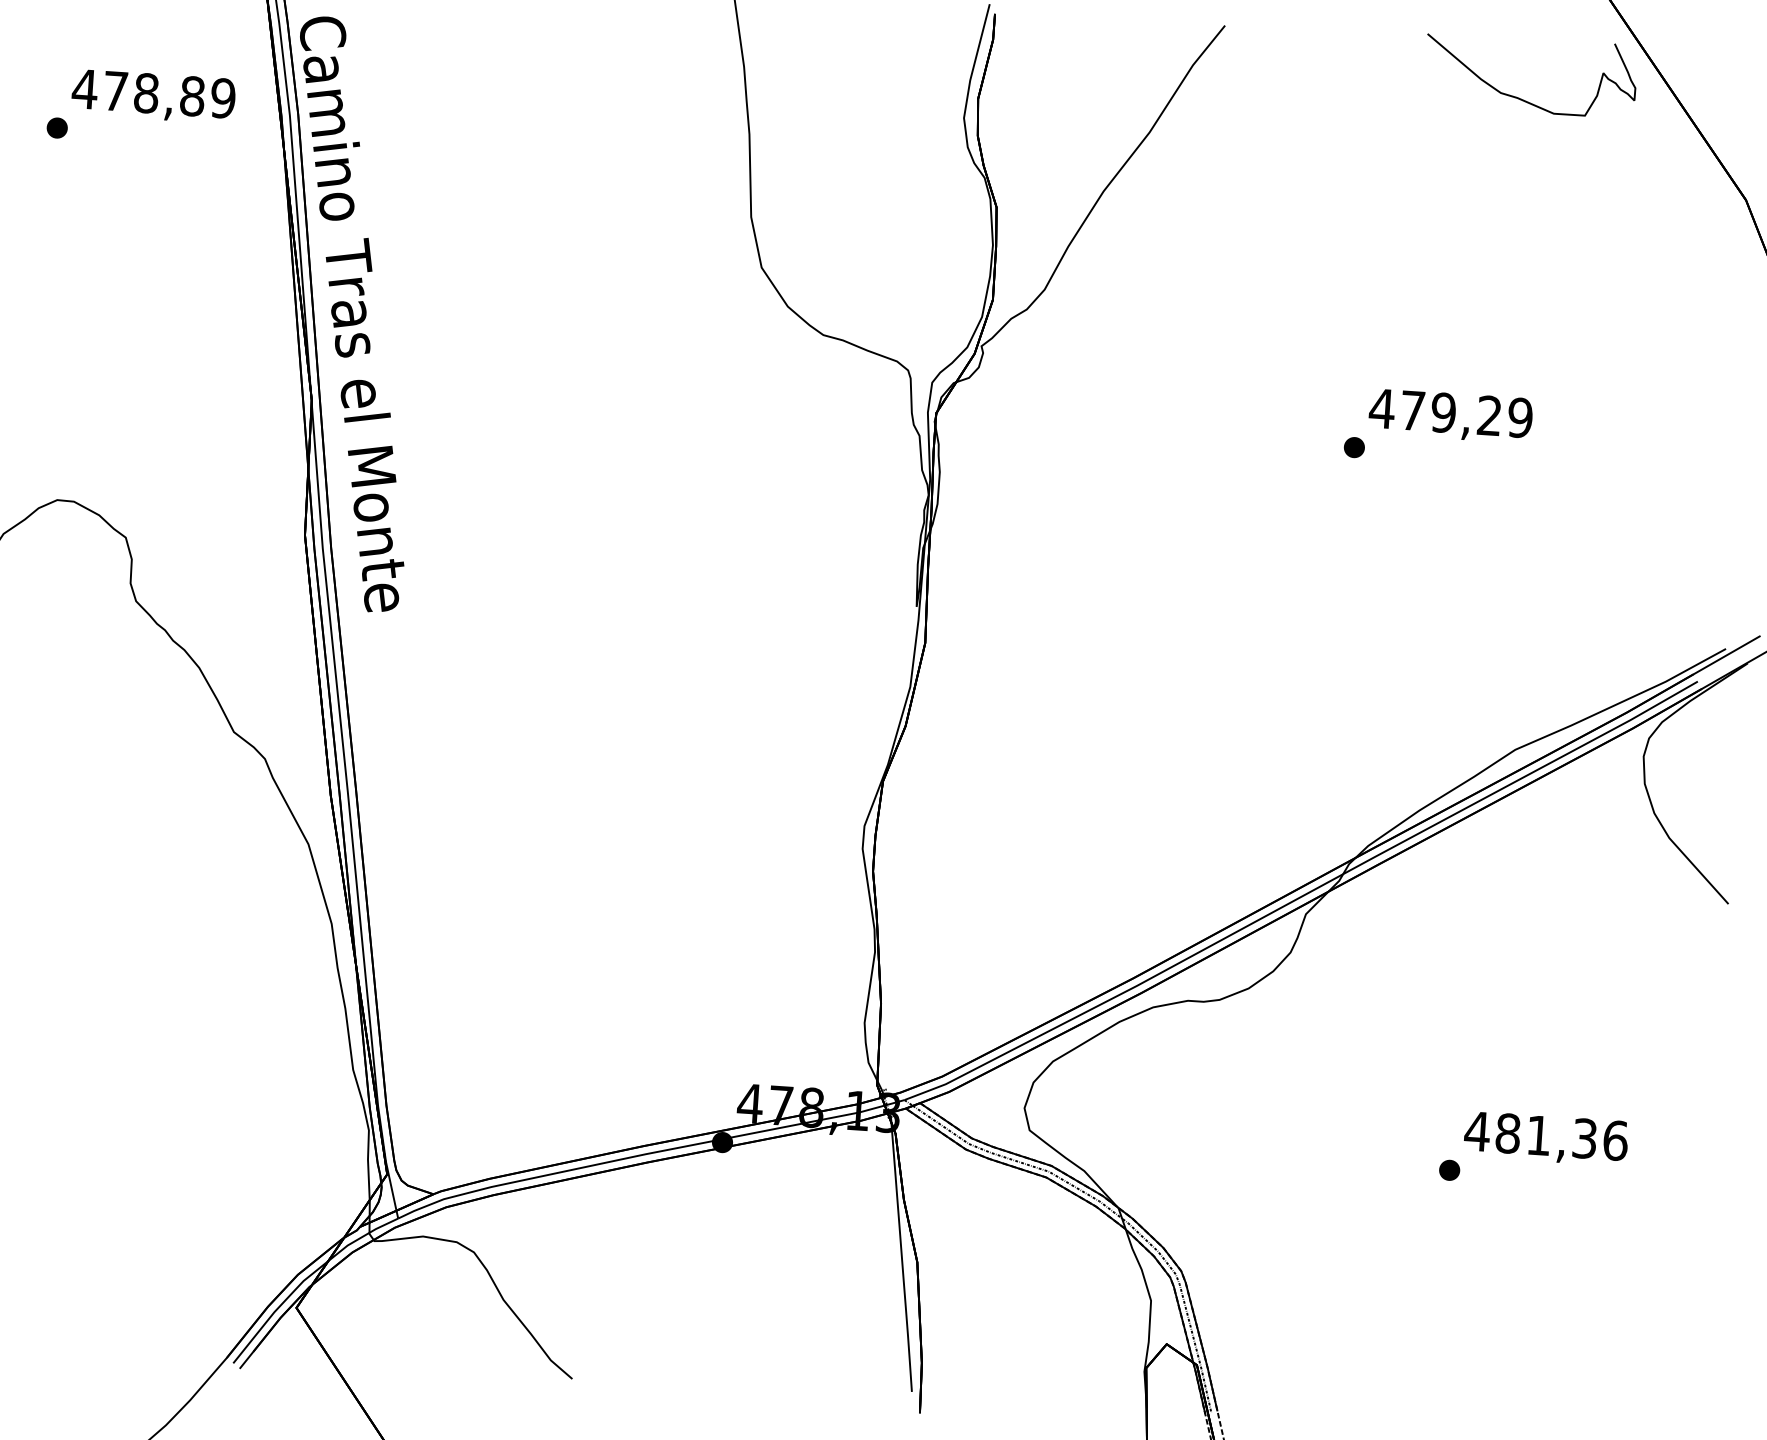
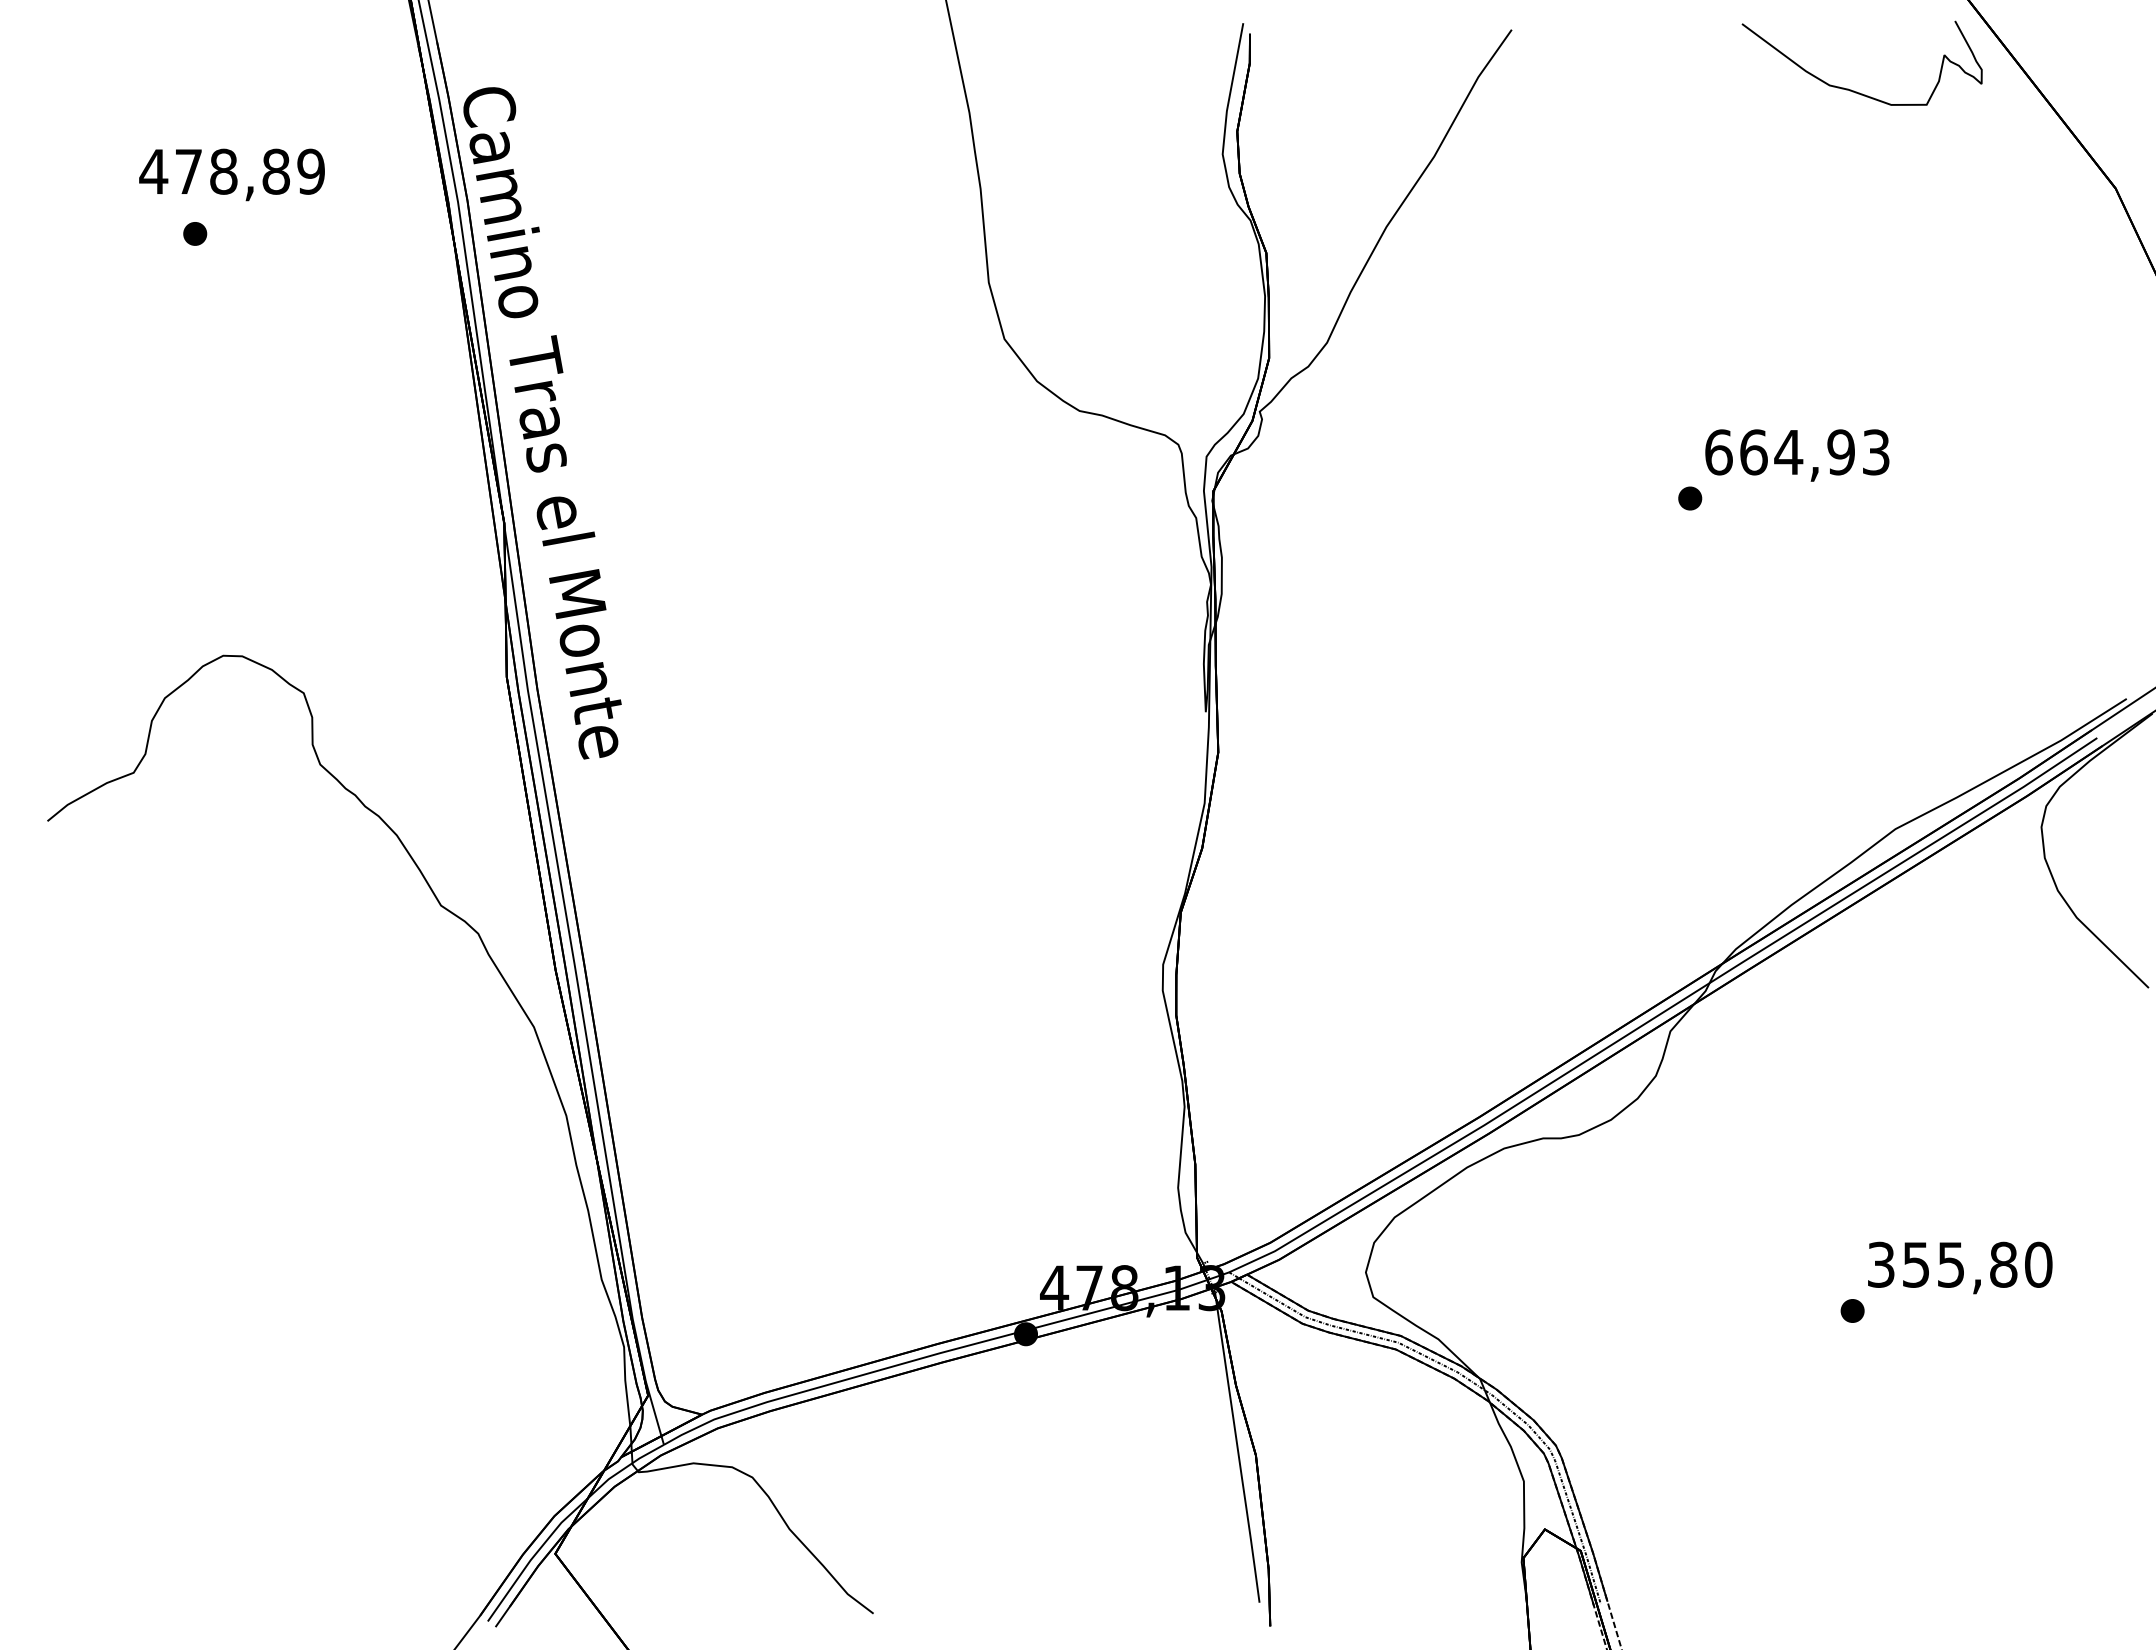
text: (153, 96) -> (231, 174), moved
text: (1450, 413) -> (1796, 452), 479,29 -> 664,93
text: (1546, 1135) -> (1959, 1264), 481,36 -> 355,80

